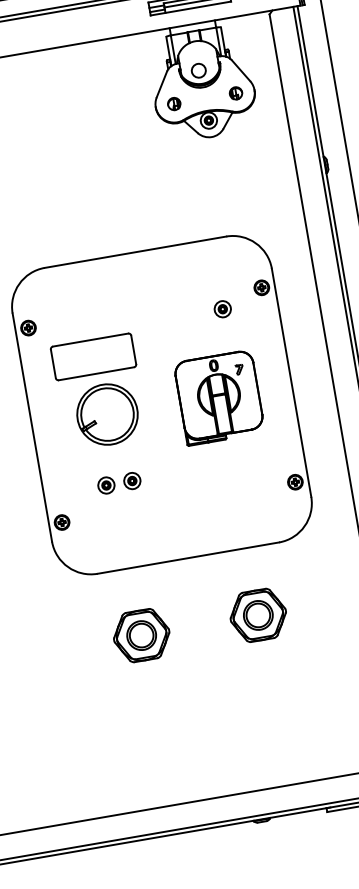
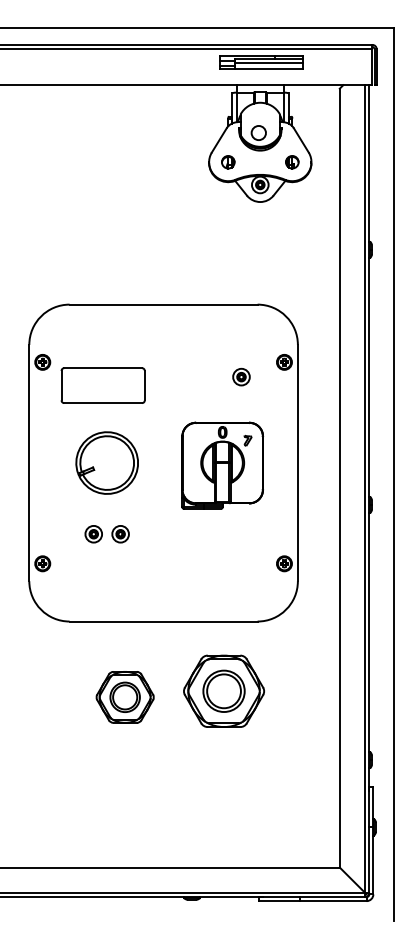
part: (92, 356) -> (102, 385), moved
part: (257, 615) -> (223, 691), size x1.4
part: (141, 635) -> (124, 697), moved

